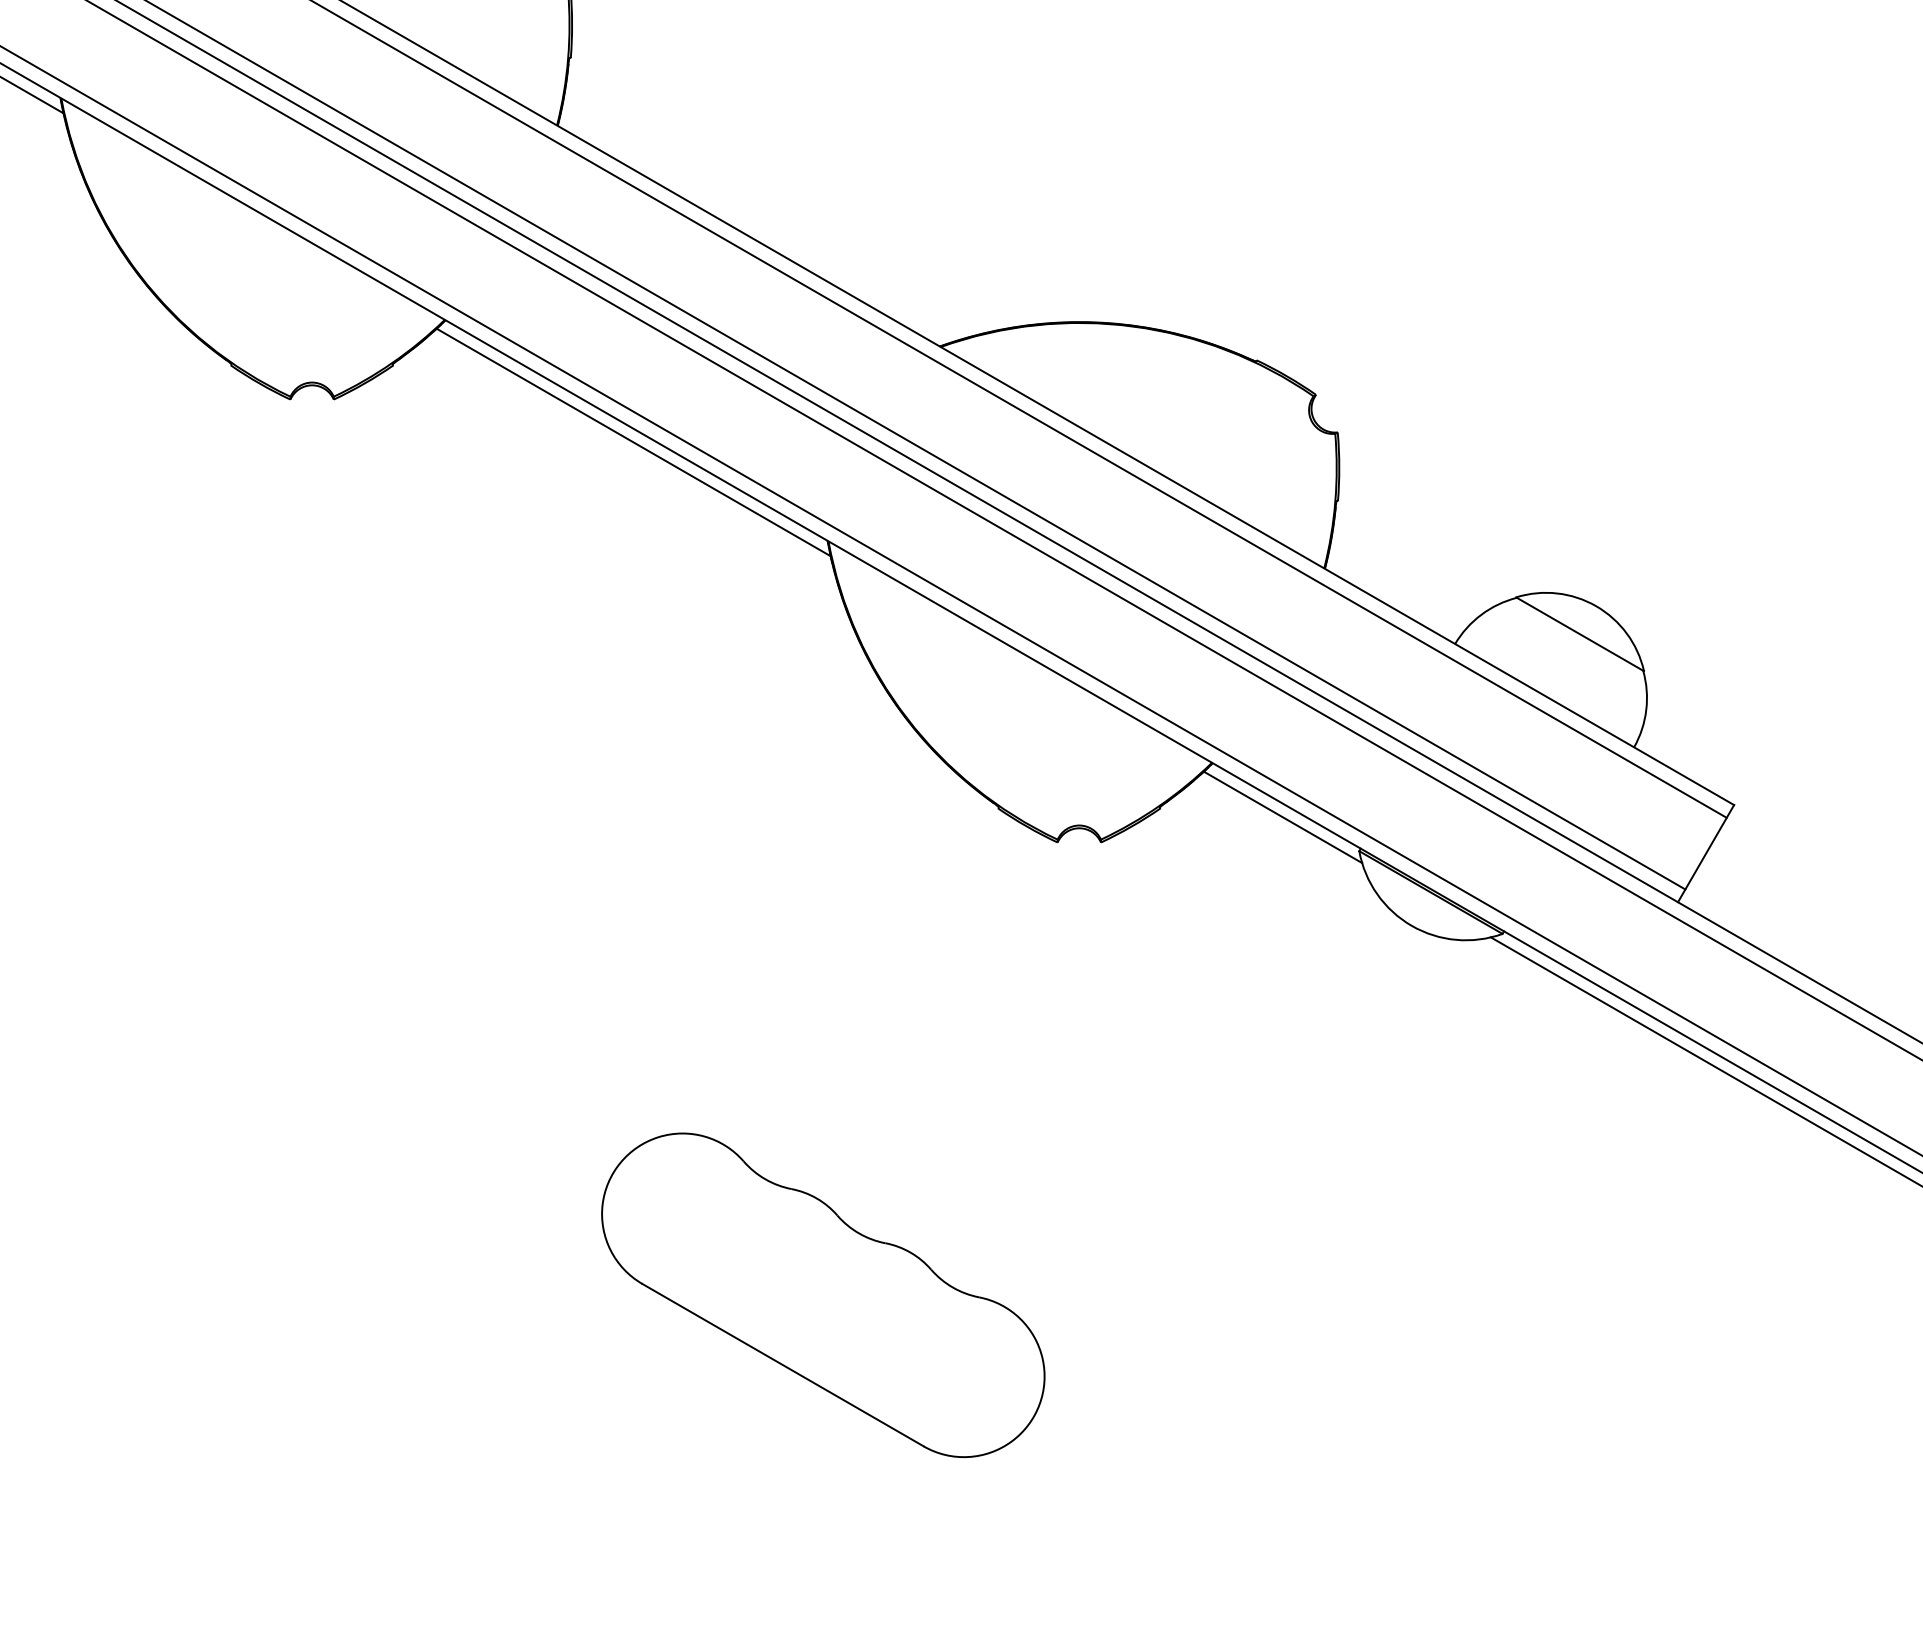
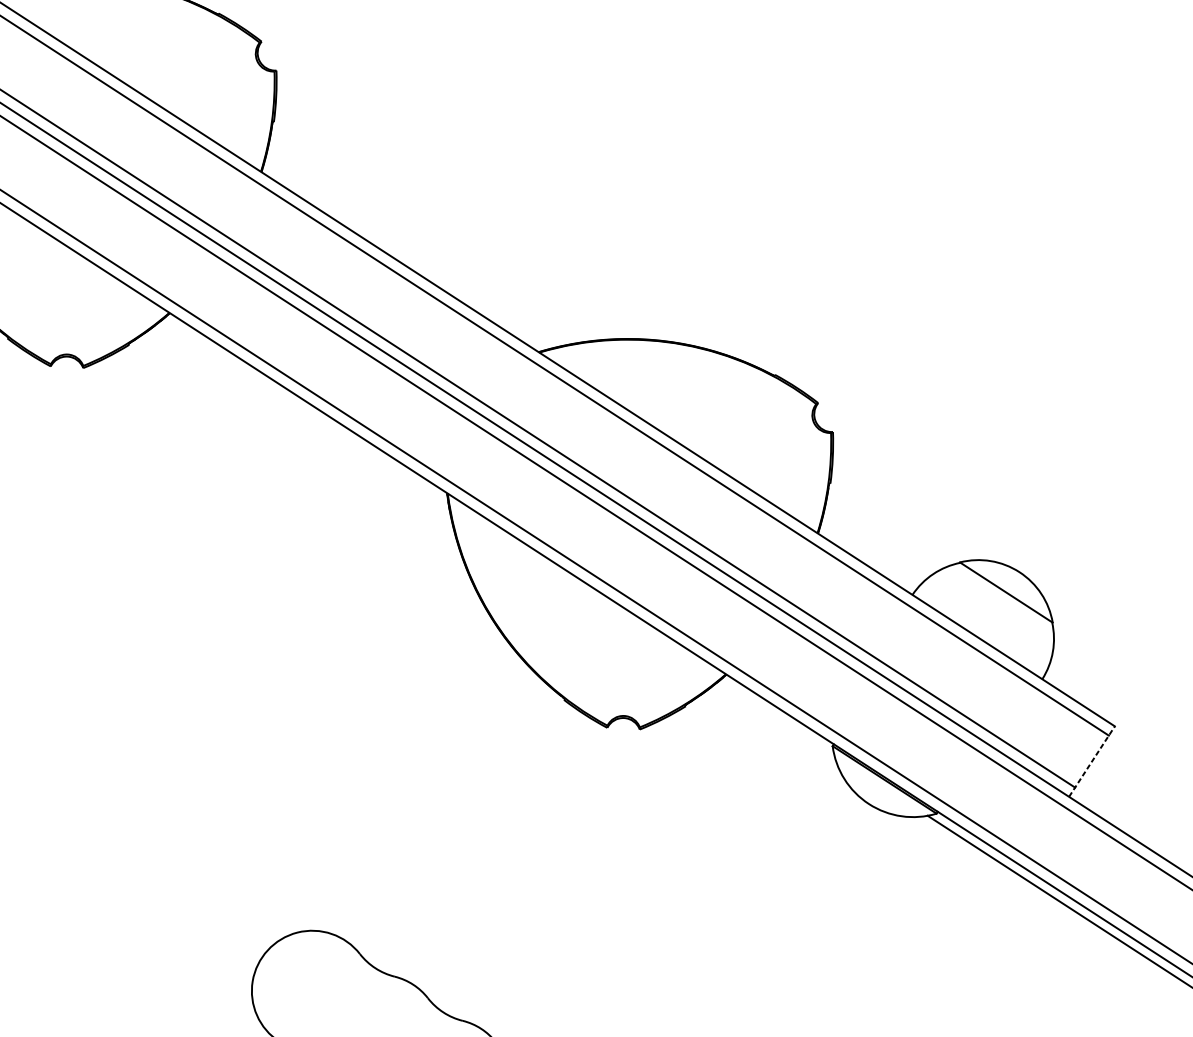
line: (633, 442) -> (305, 411), removed
line: (1282, 817) -> (776, 717), removed
line: (1706, 853) -> (1092, 761), solid -> dashed

